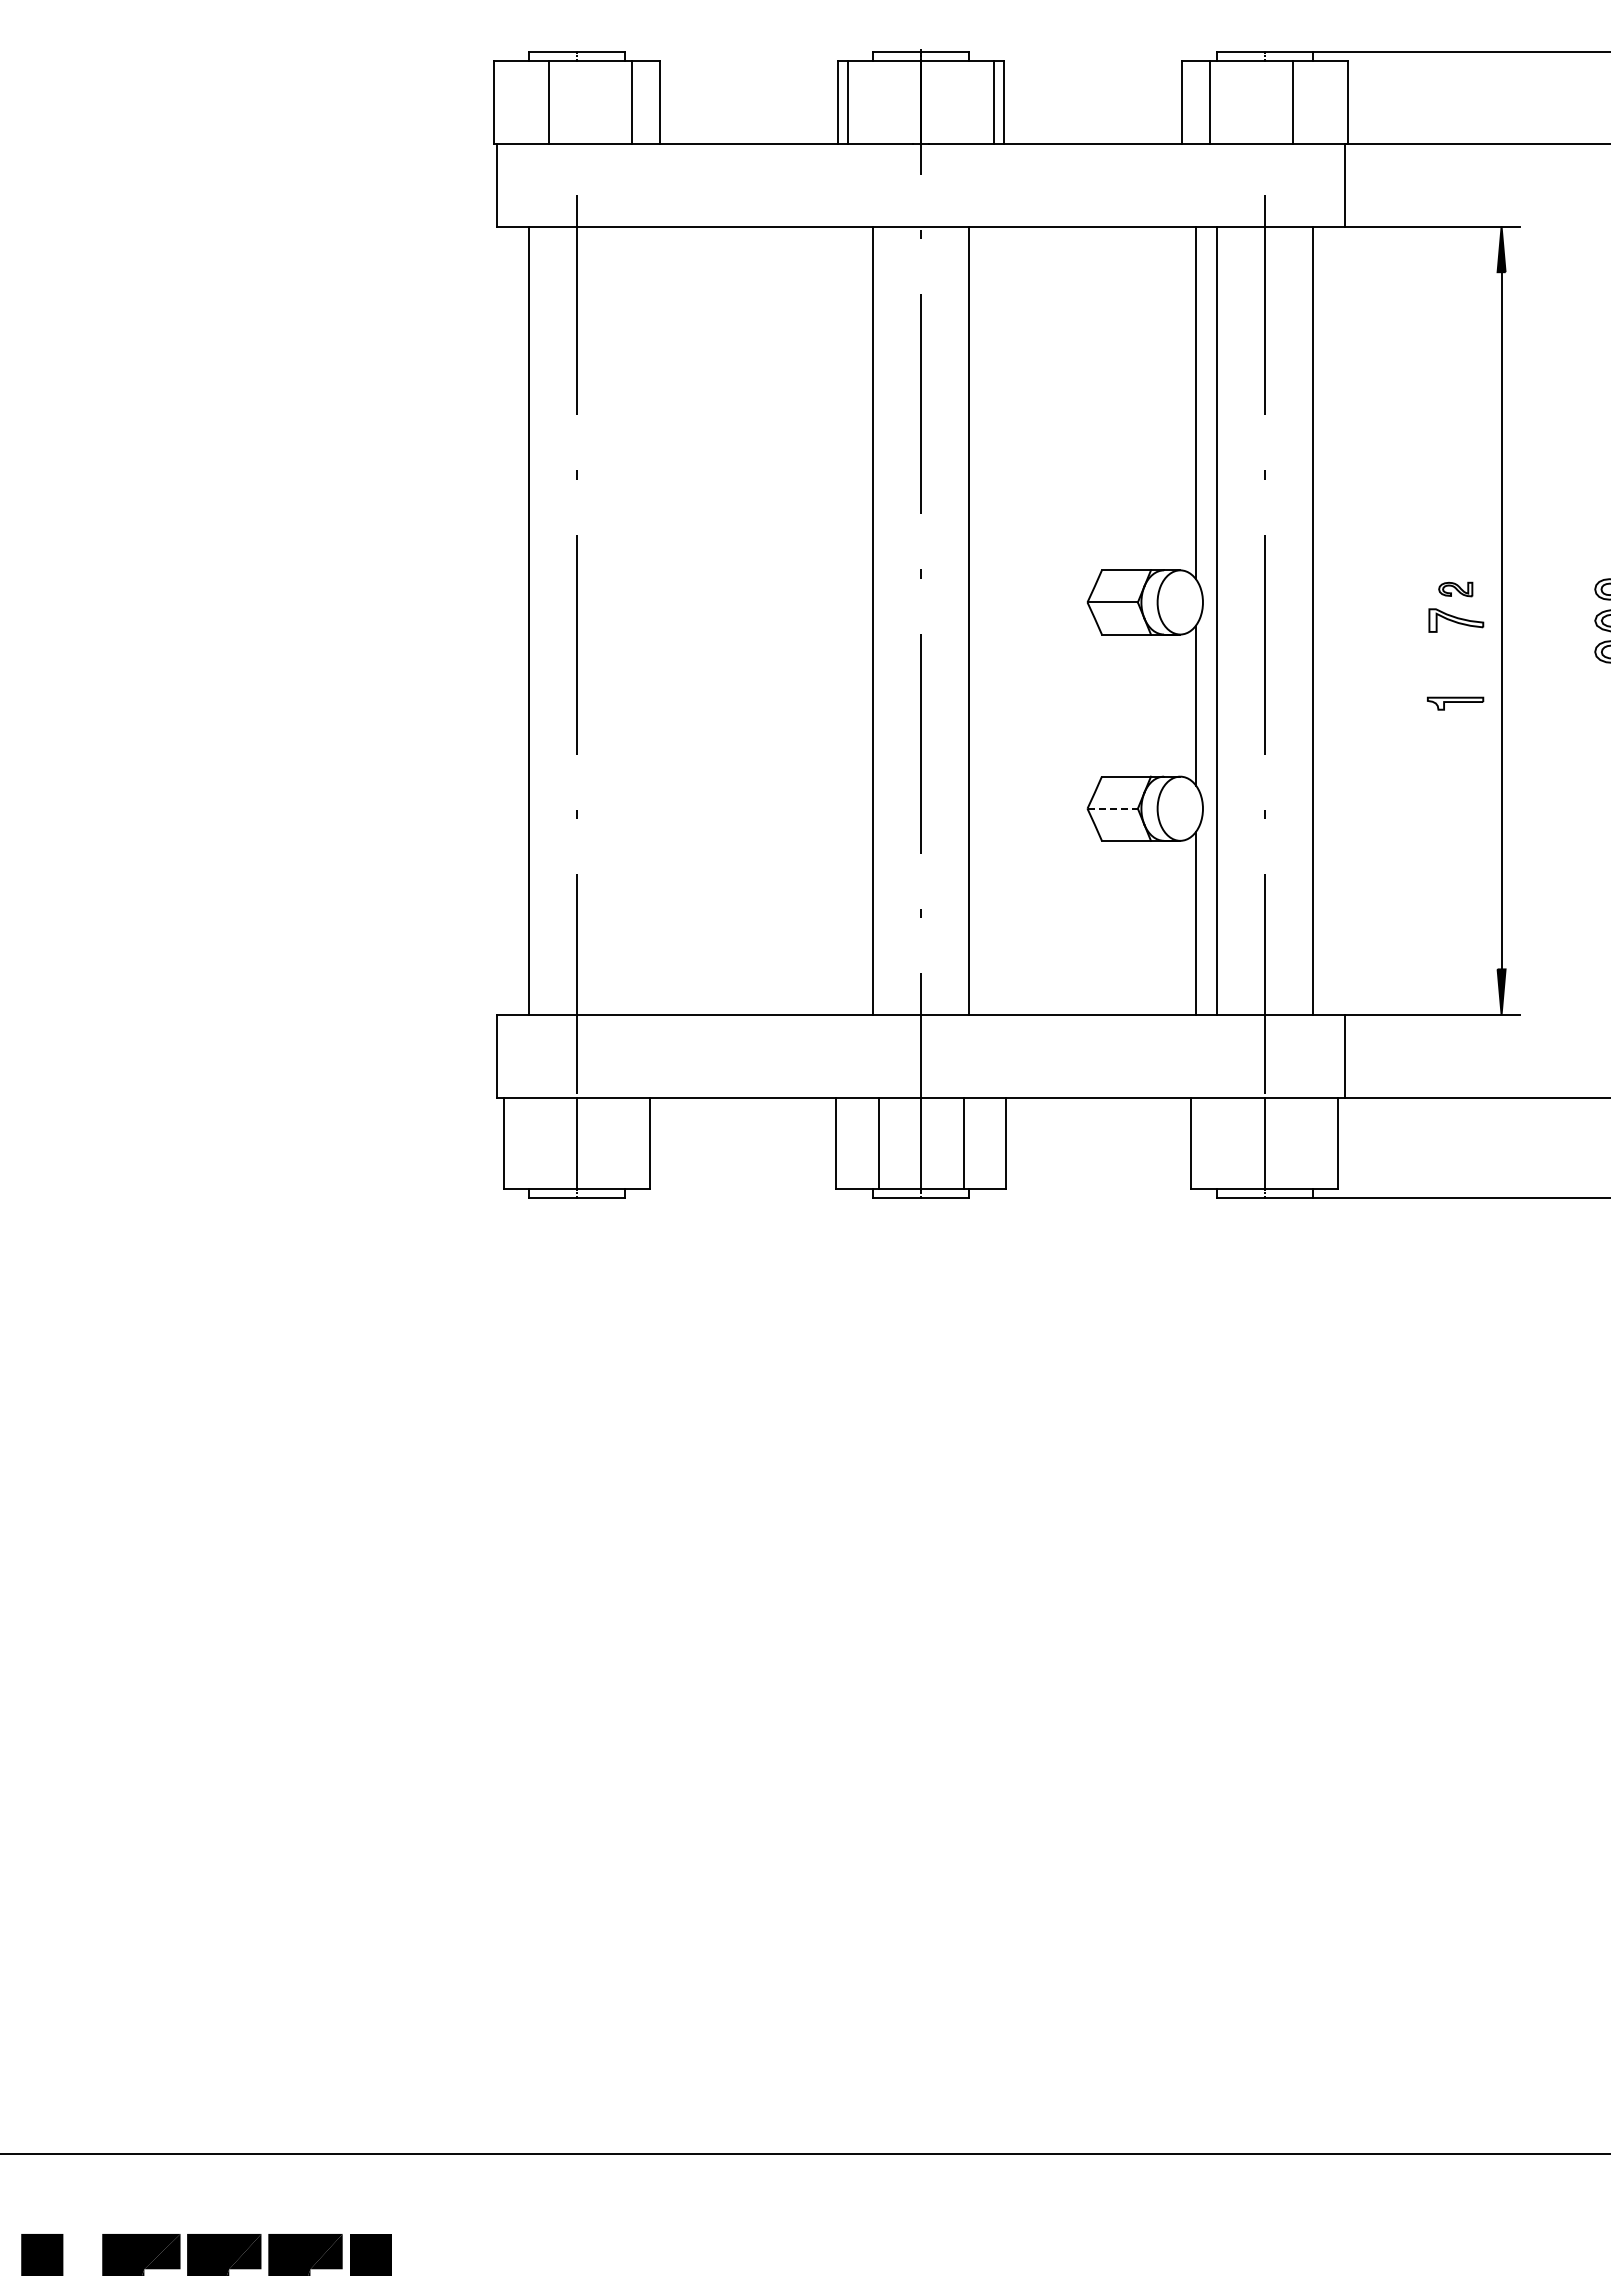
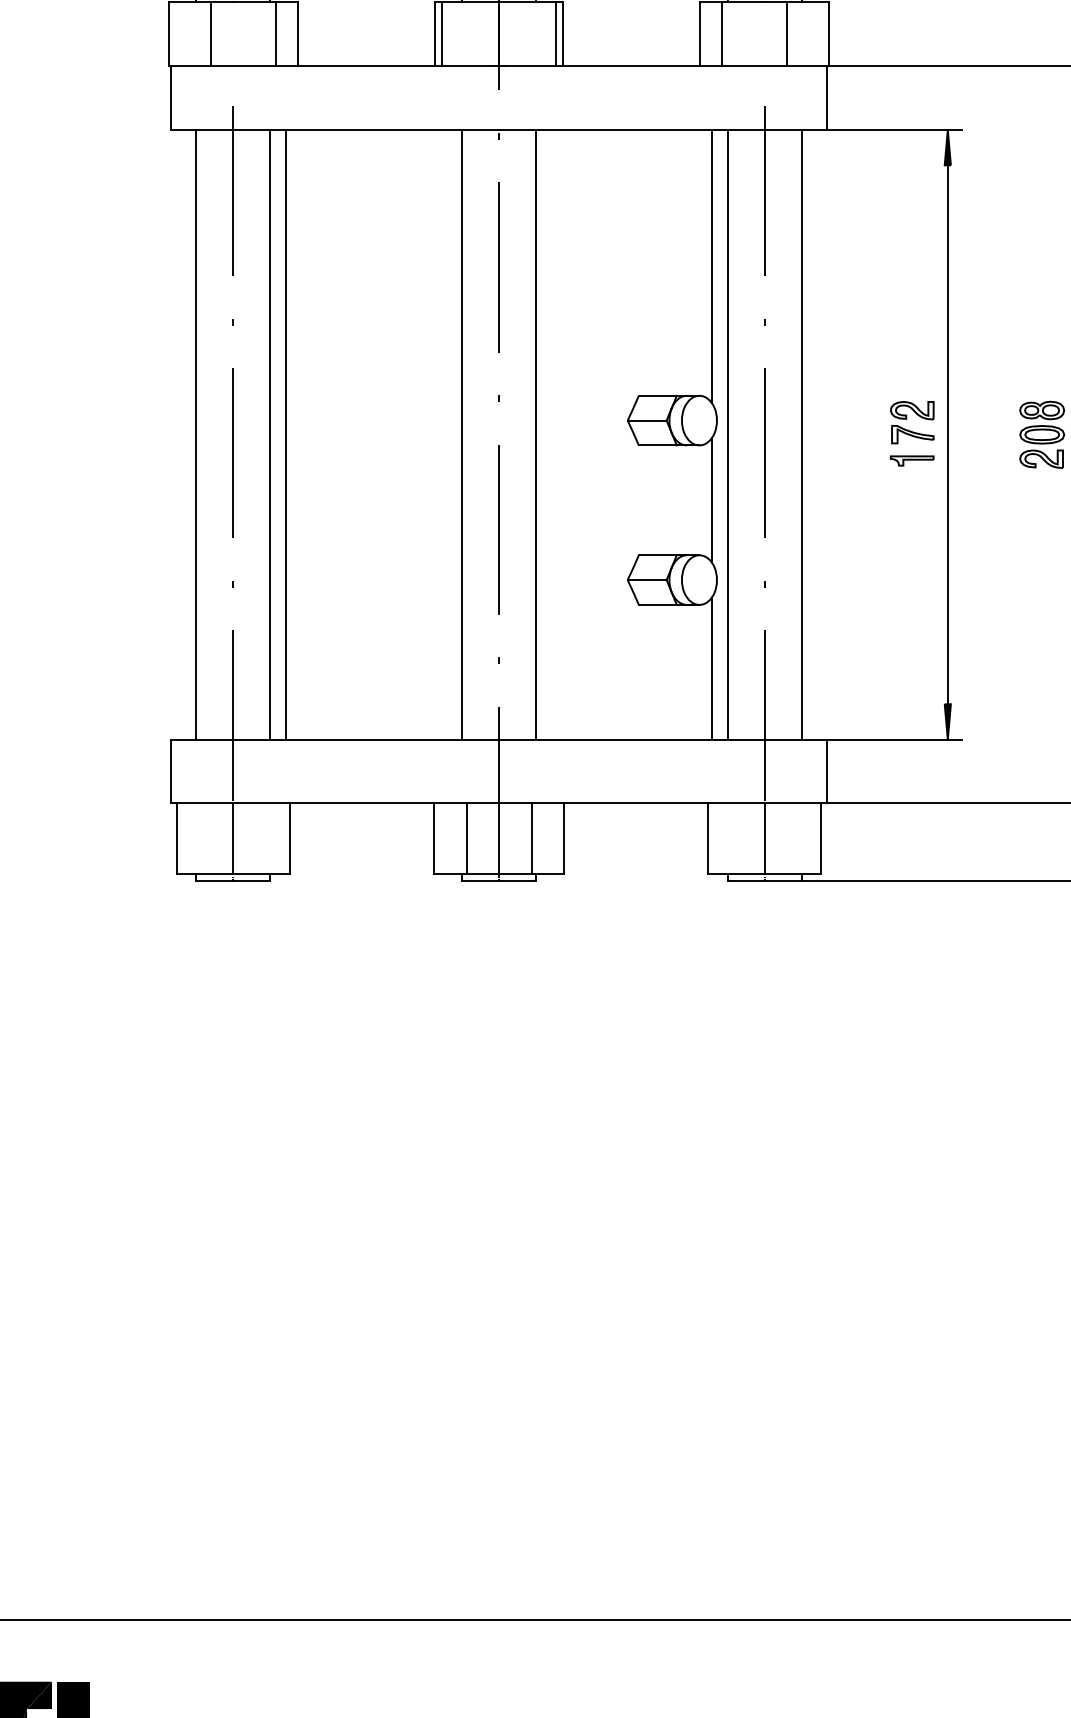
part: (1455, 589) -> (912, 410), size x1.67
line: (625, 620) -> (270, 434), added
line: (645, 620) -> (286, 434), added
part: (1455, 703) -> (912, 460), moved
line: (1113, 808) -> (647, 579), dashed -> solid

